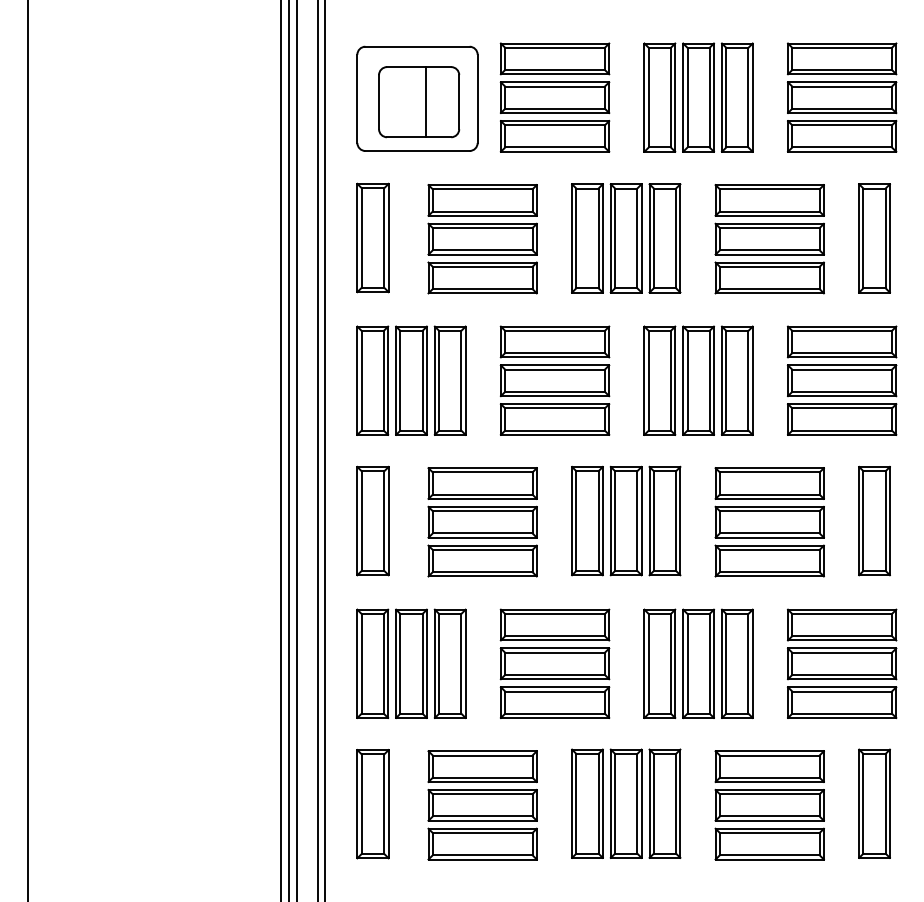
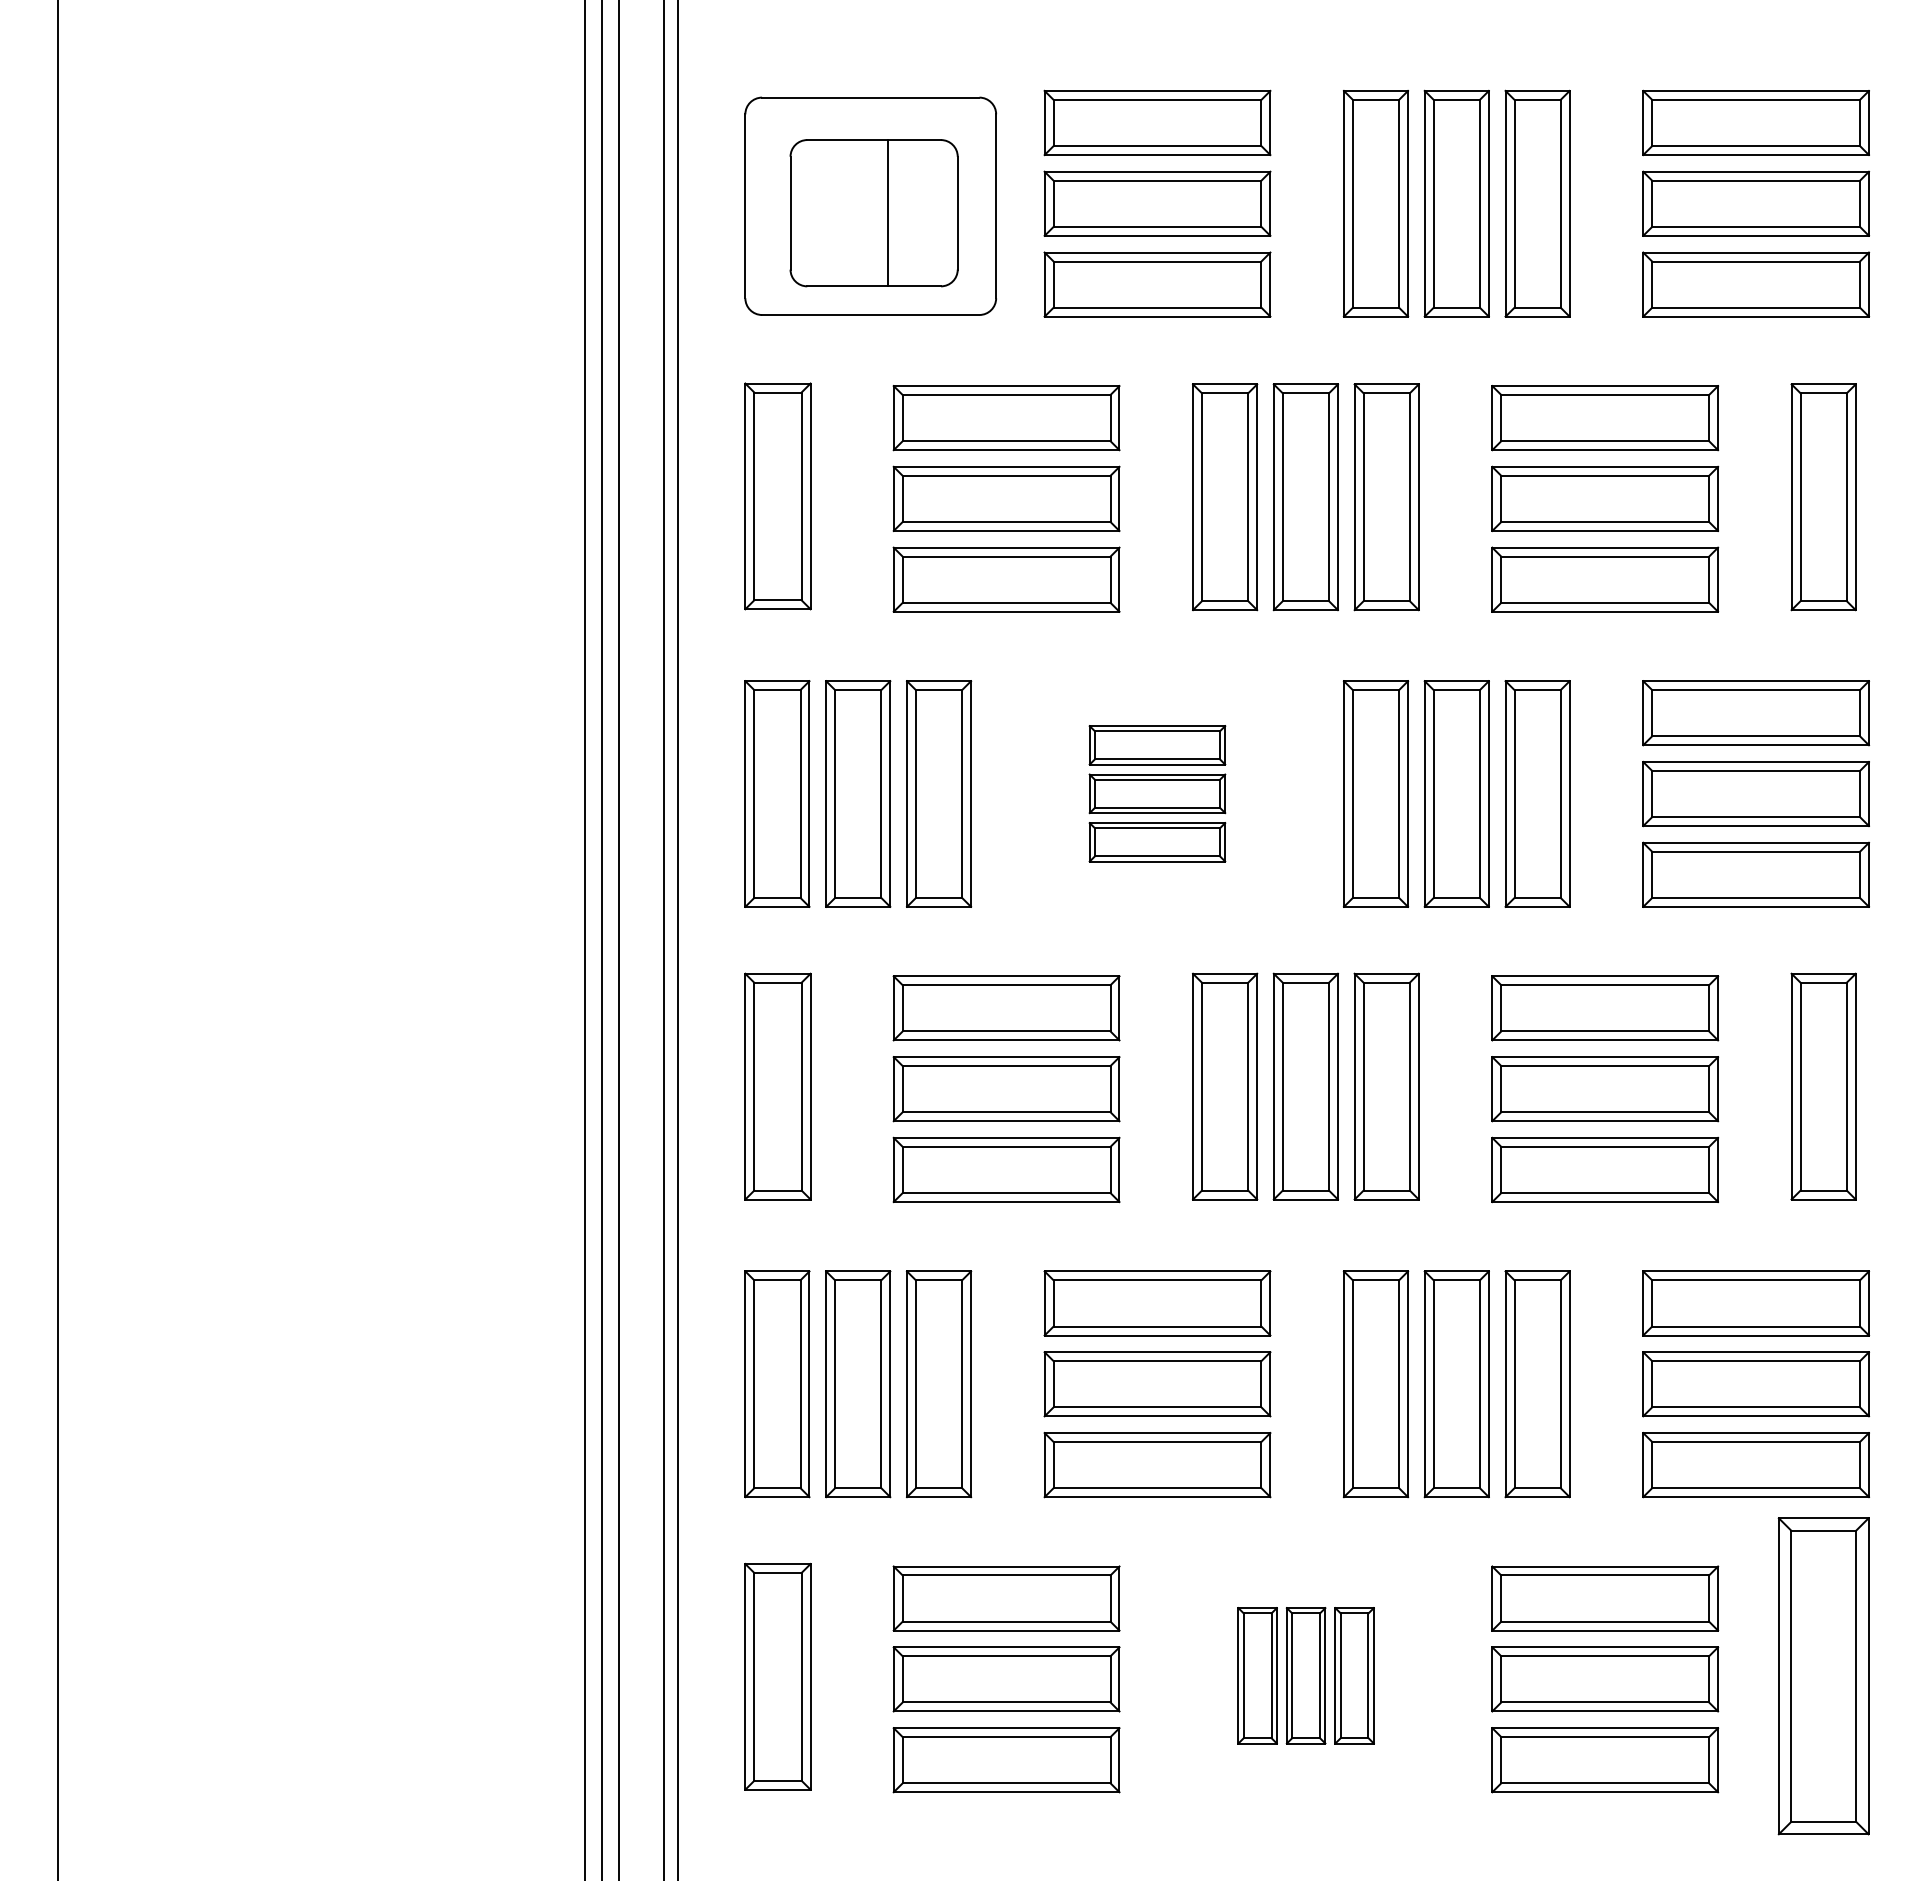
part: (554, 380) -> (1156, 793), size x0.6
part: (626, 803) -> (1306, 1675), size x0.6
part: (874, 803) -> (1823, 1675), size x1.4

